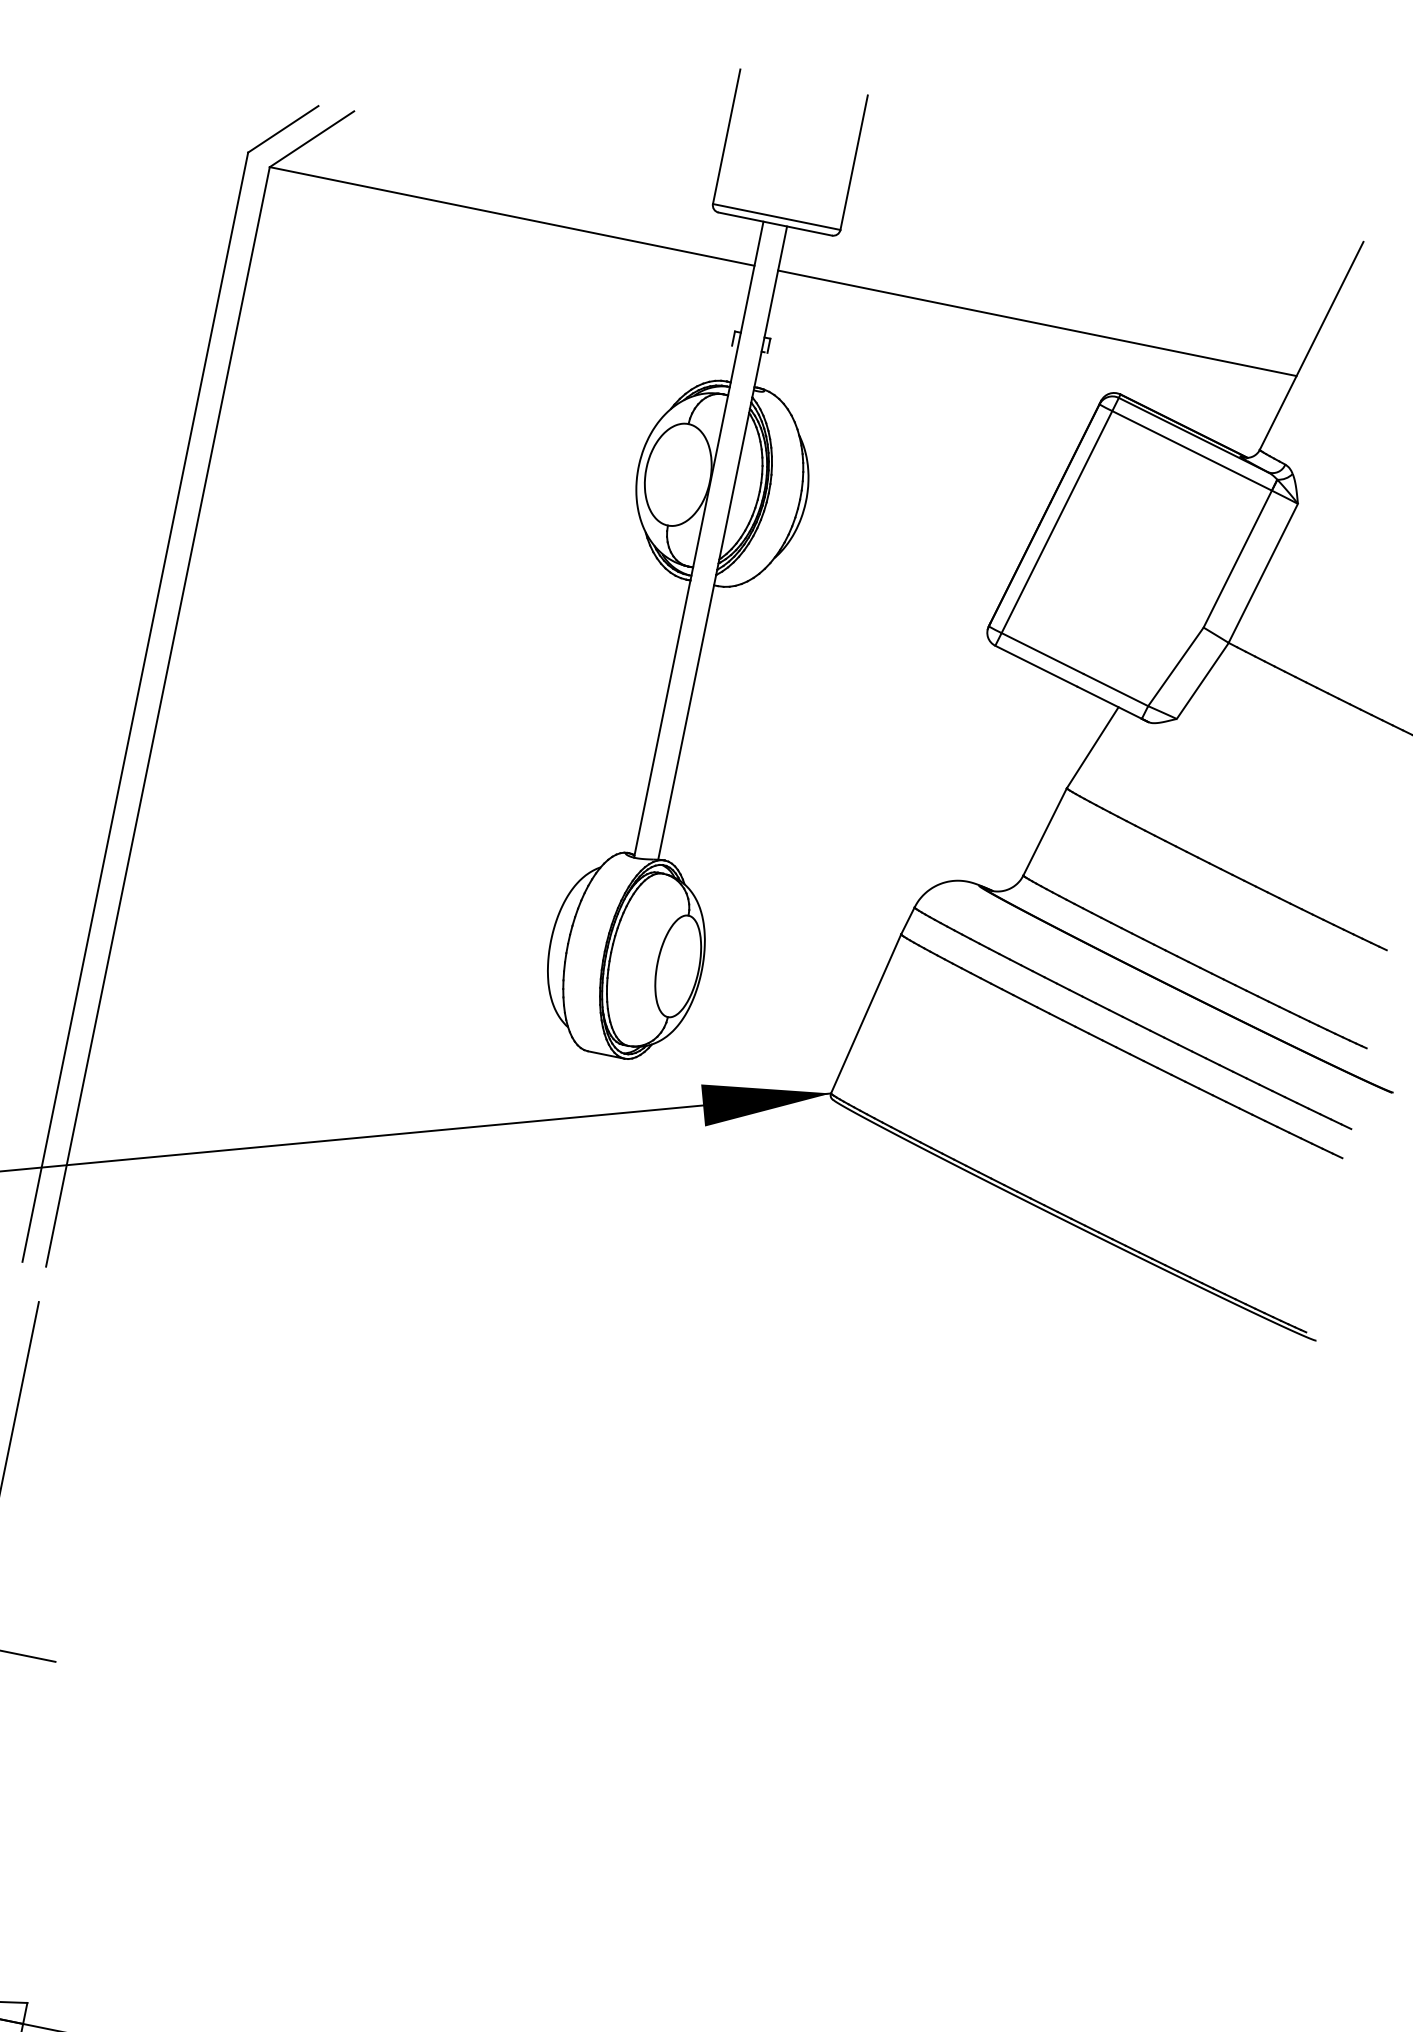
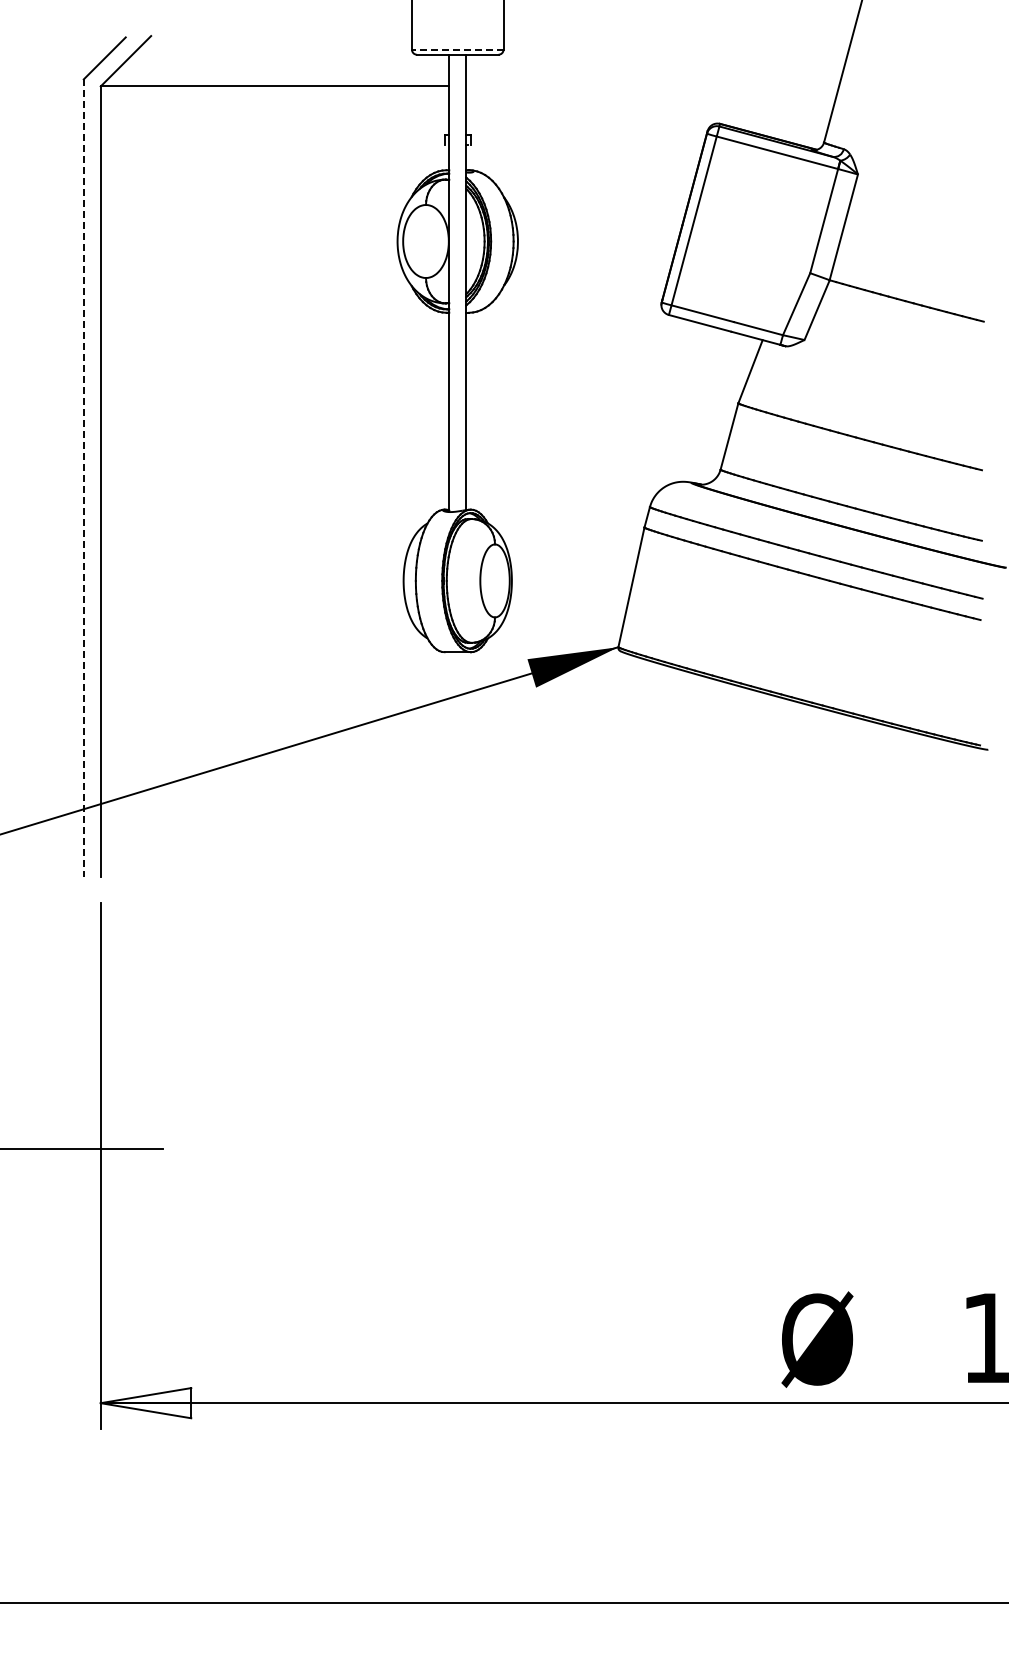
line: (776, 216) -> (457, 49), solid -> dashed
line: (1037, 323) -> (652, 86), removed
line: (134, 707) -> (83, 478), solid -> dashed

